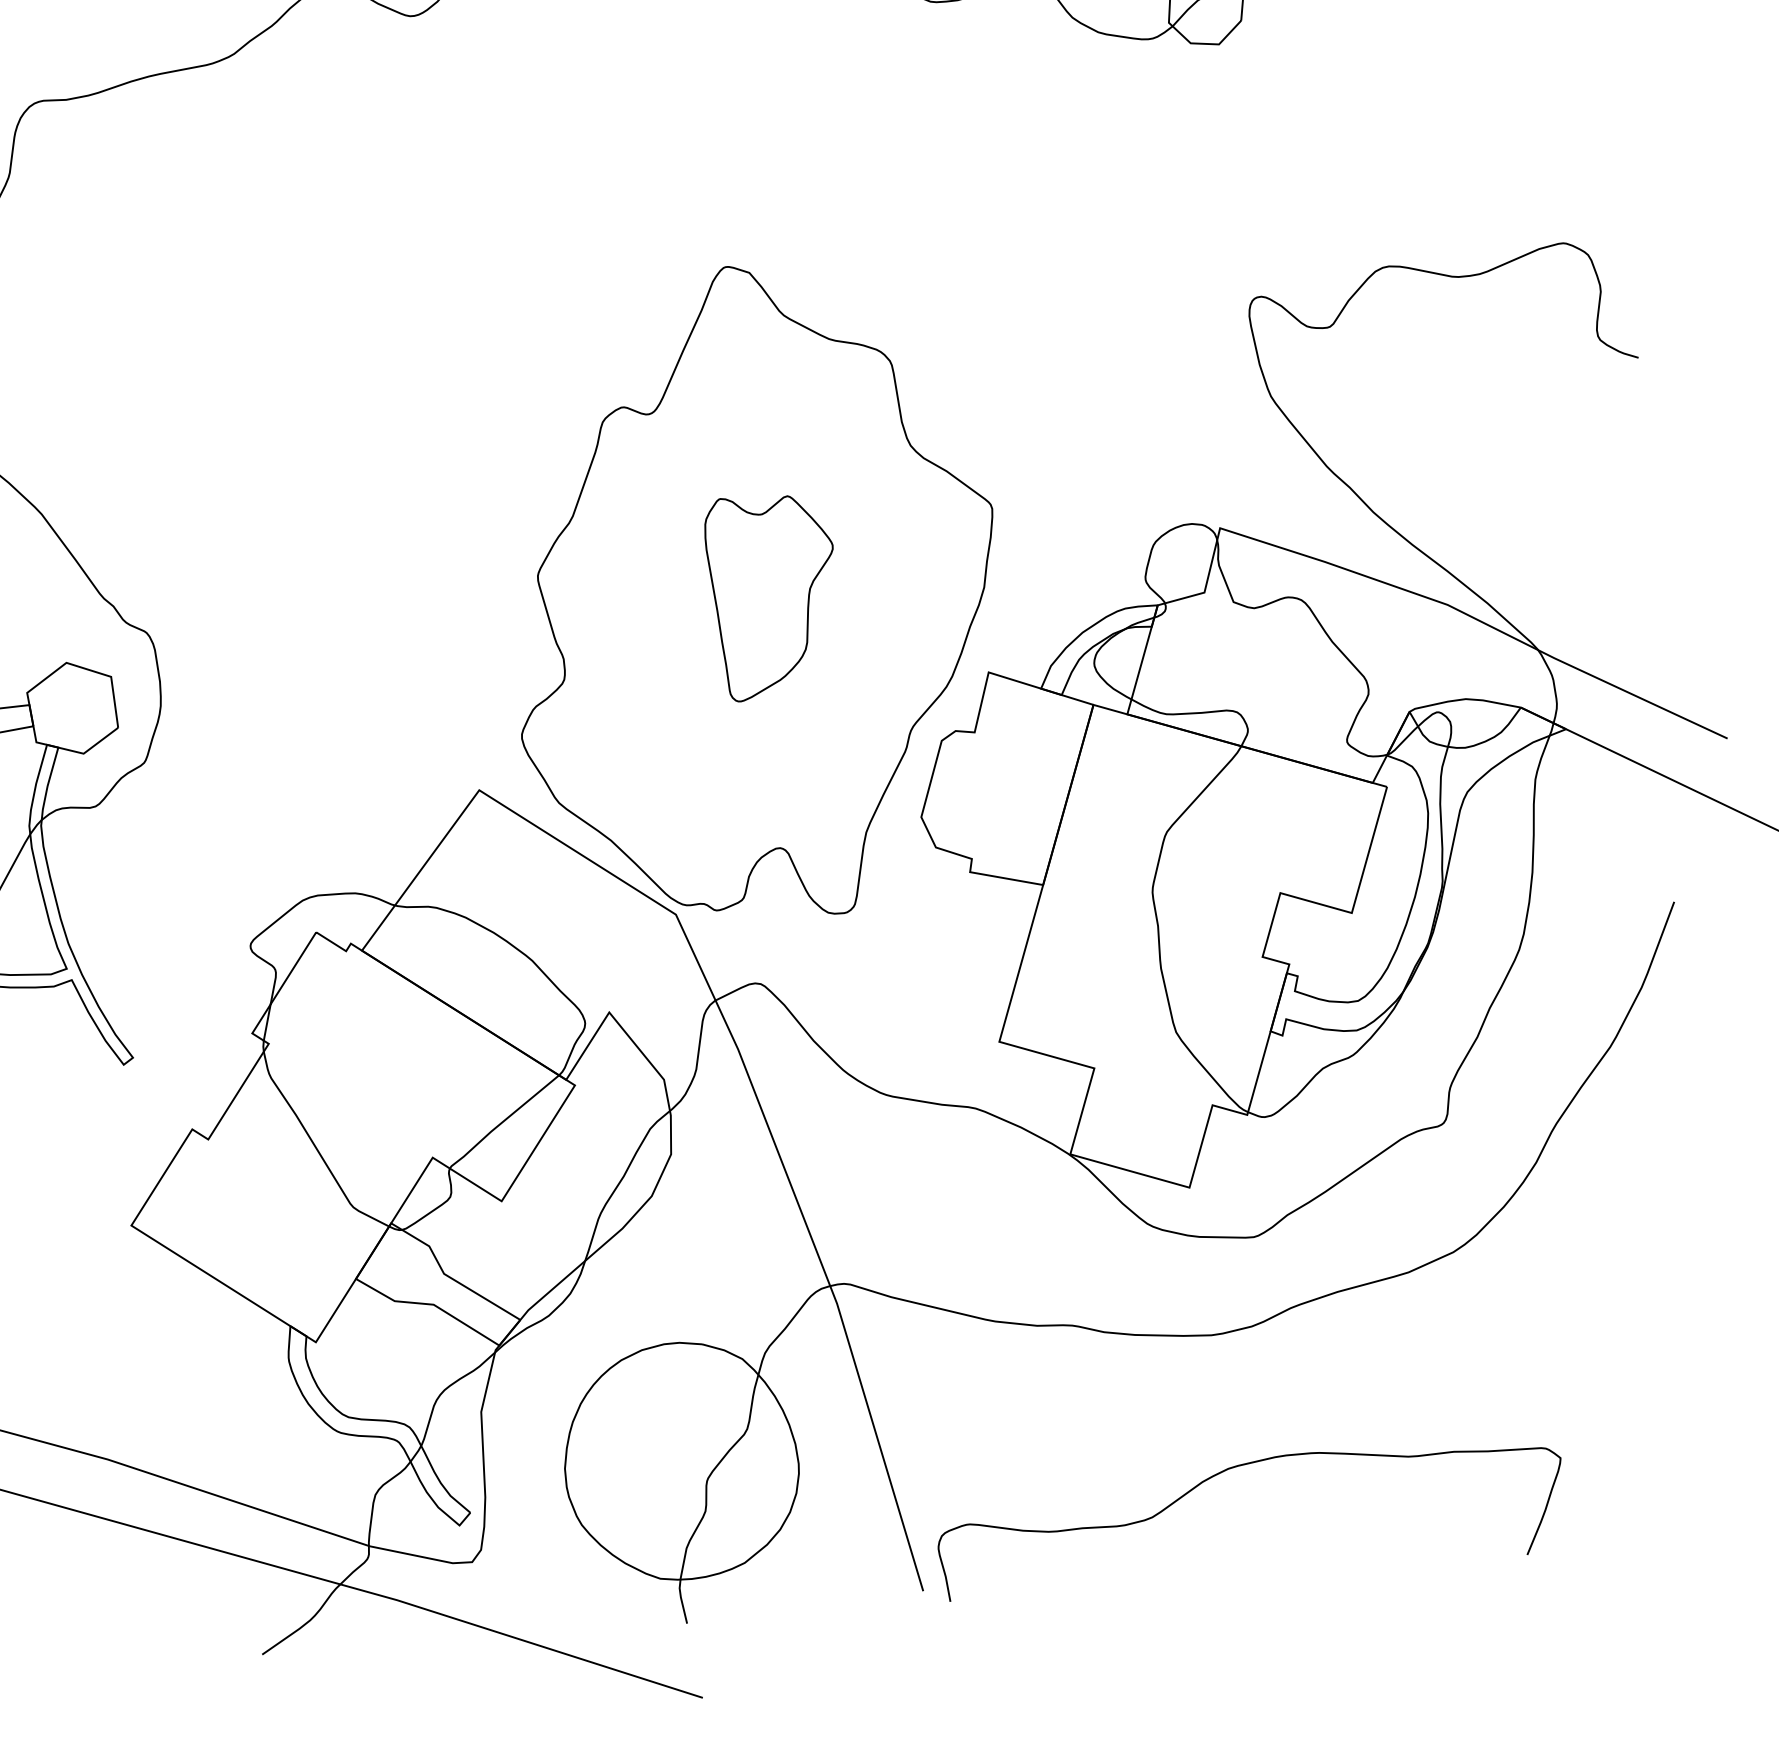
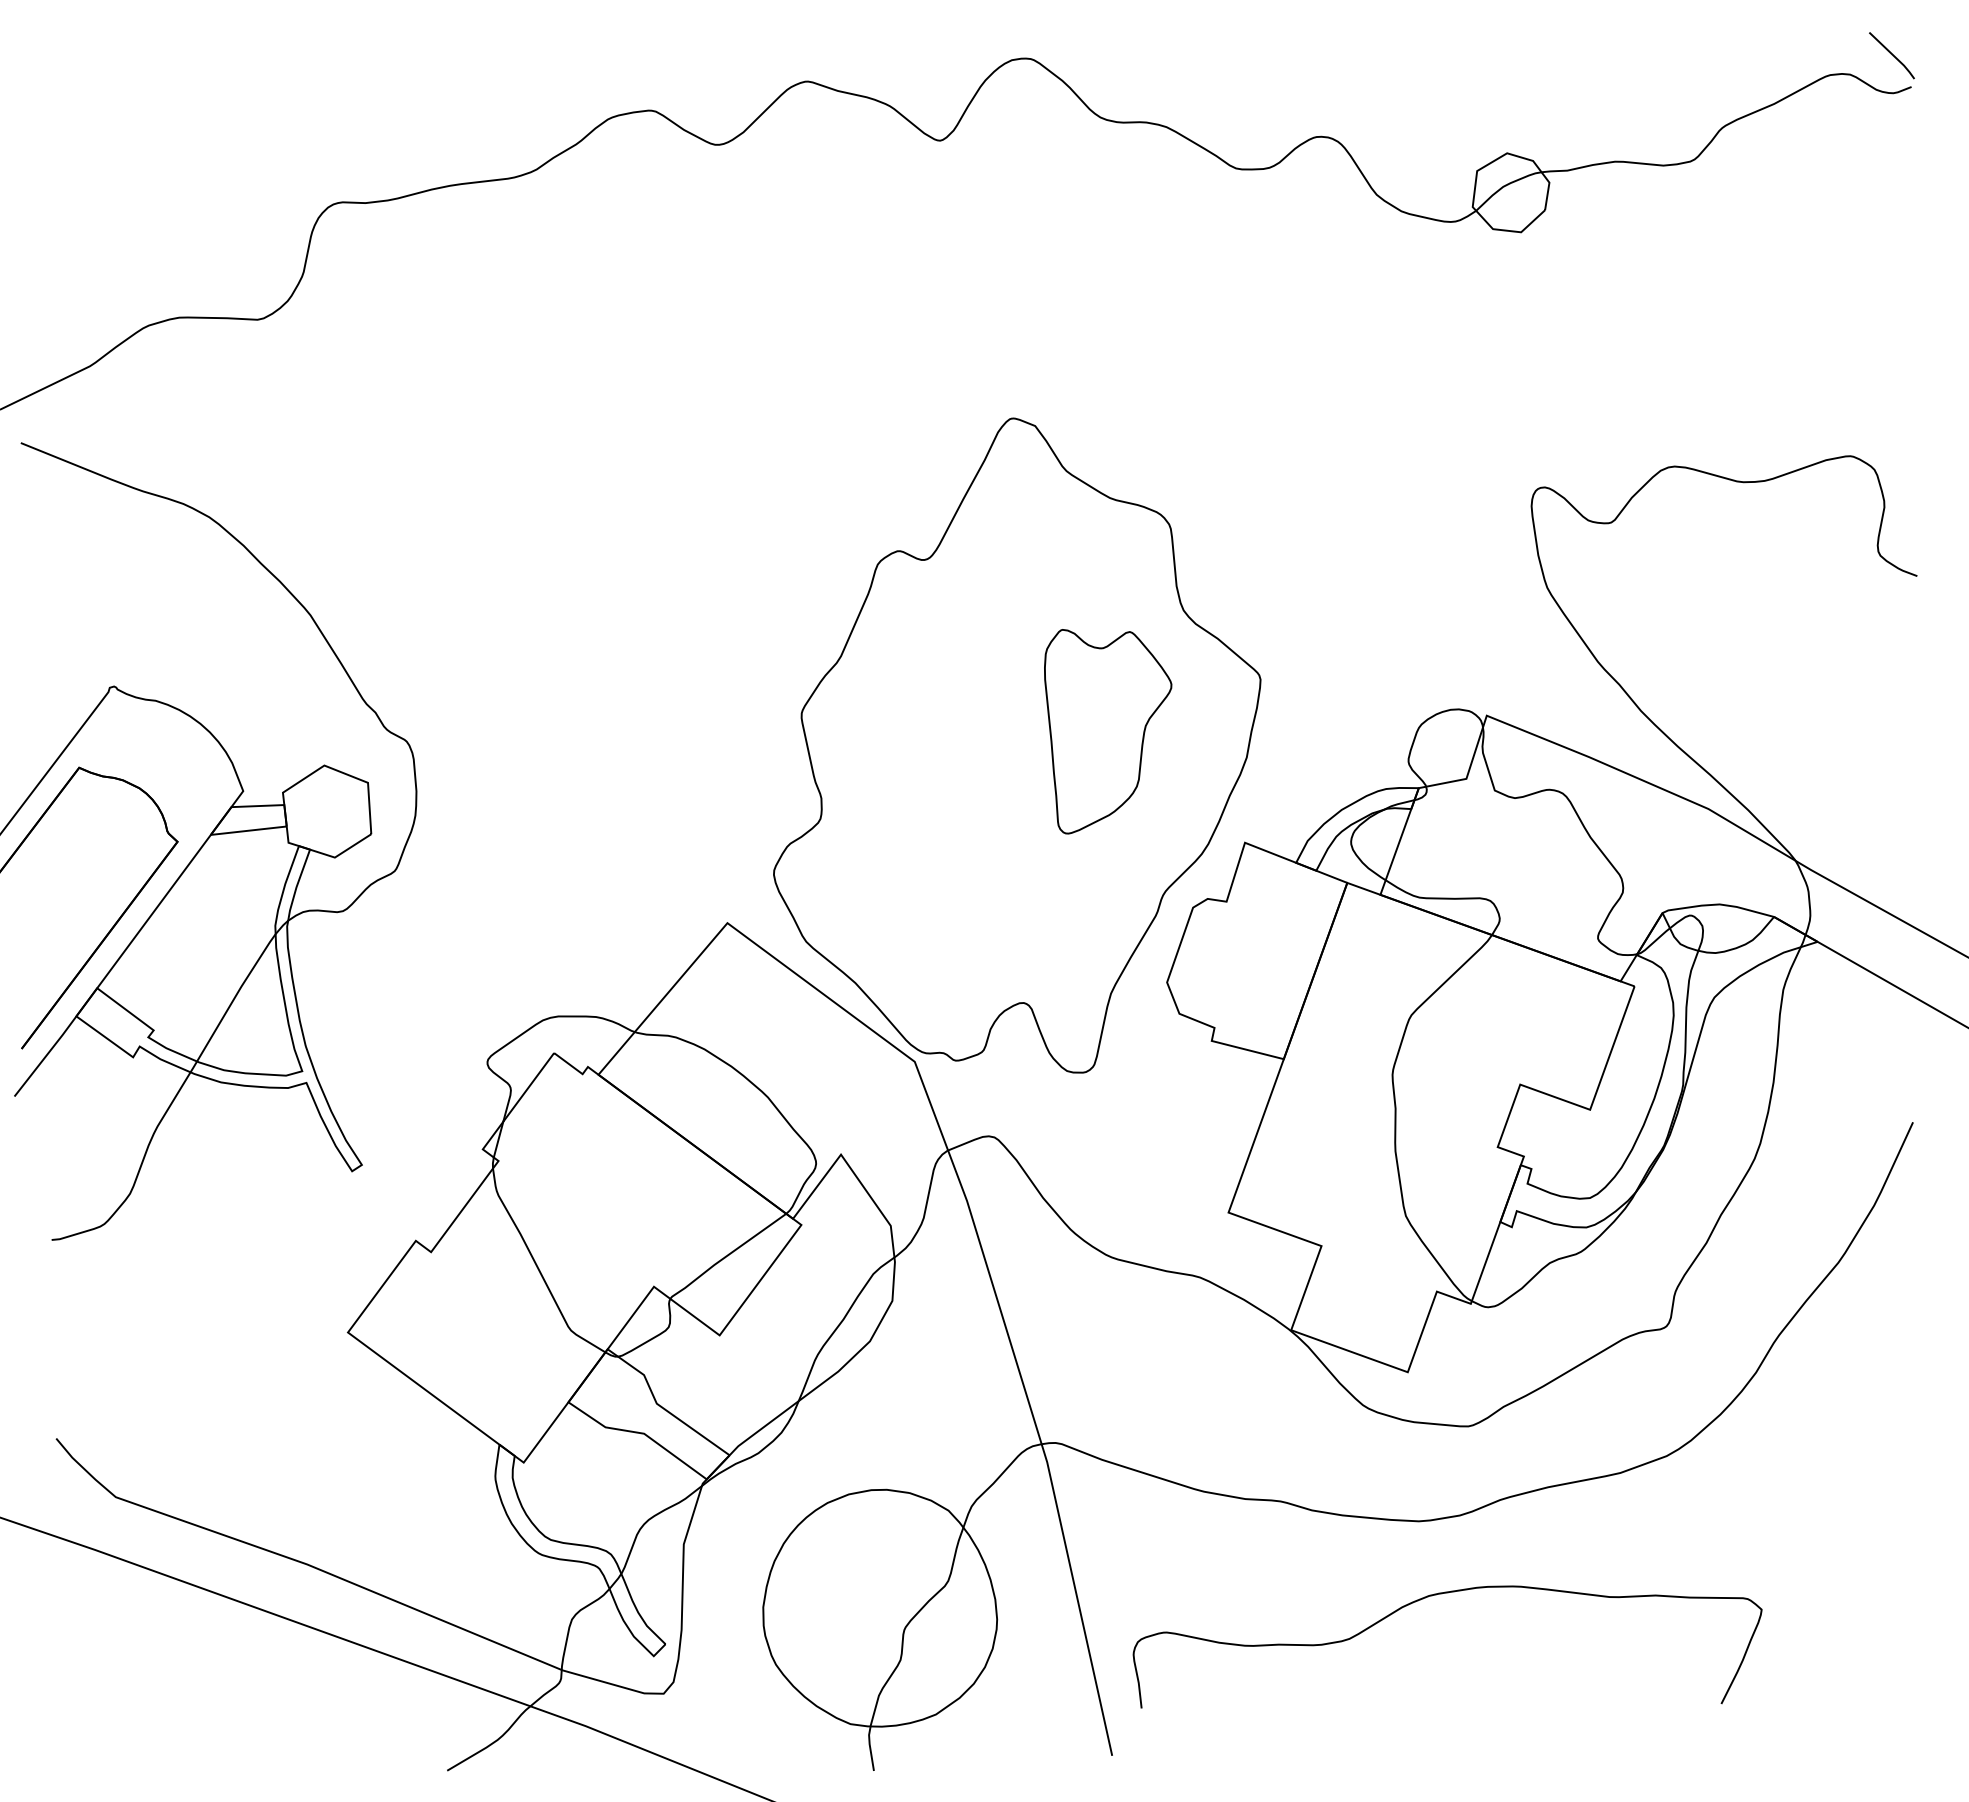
part: (773, 596) -> (1108, 731), moved
curve: (1235, 1467) -> (1436, 1595), moved

